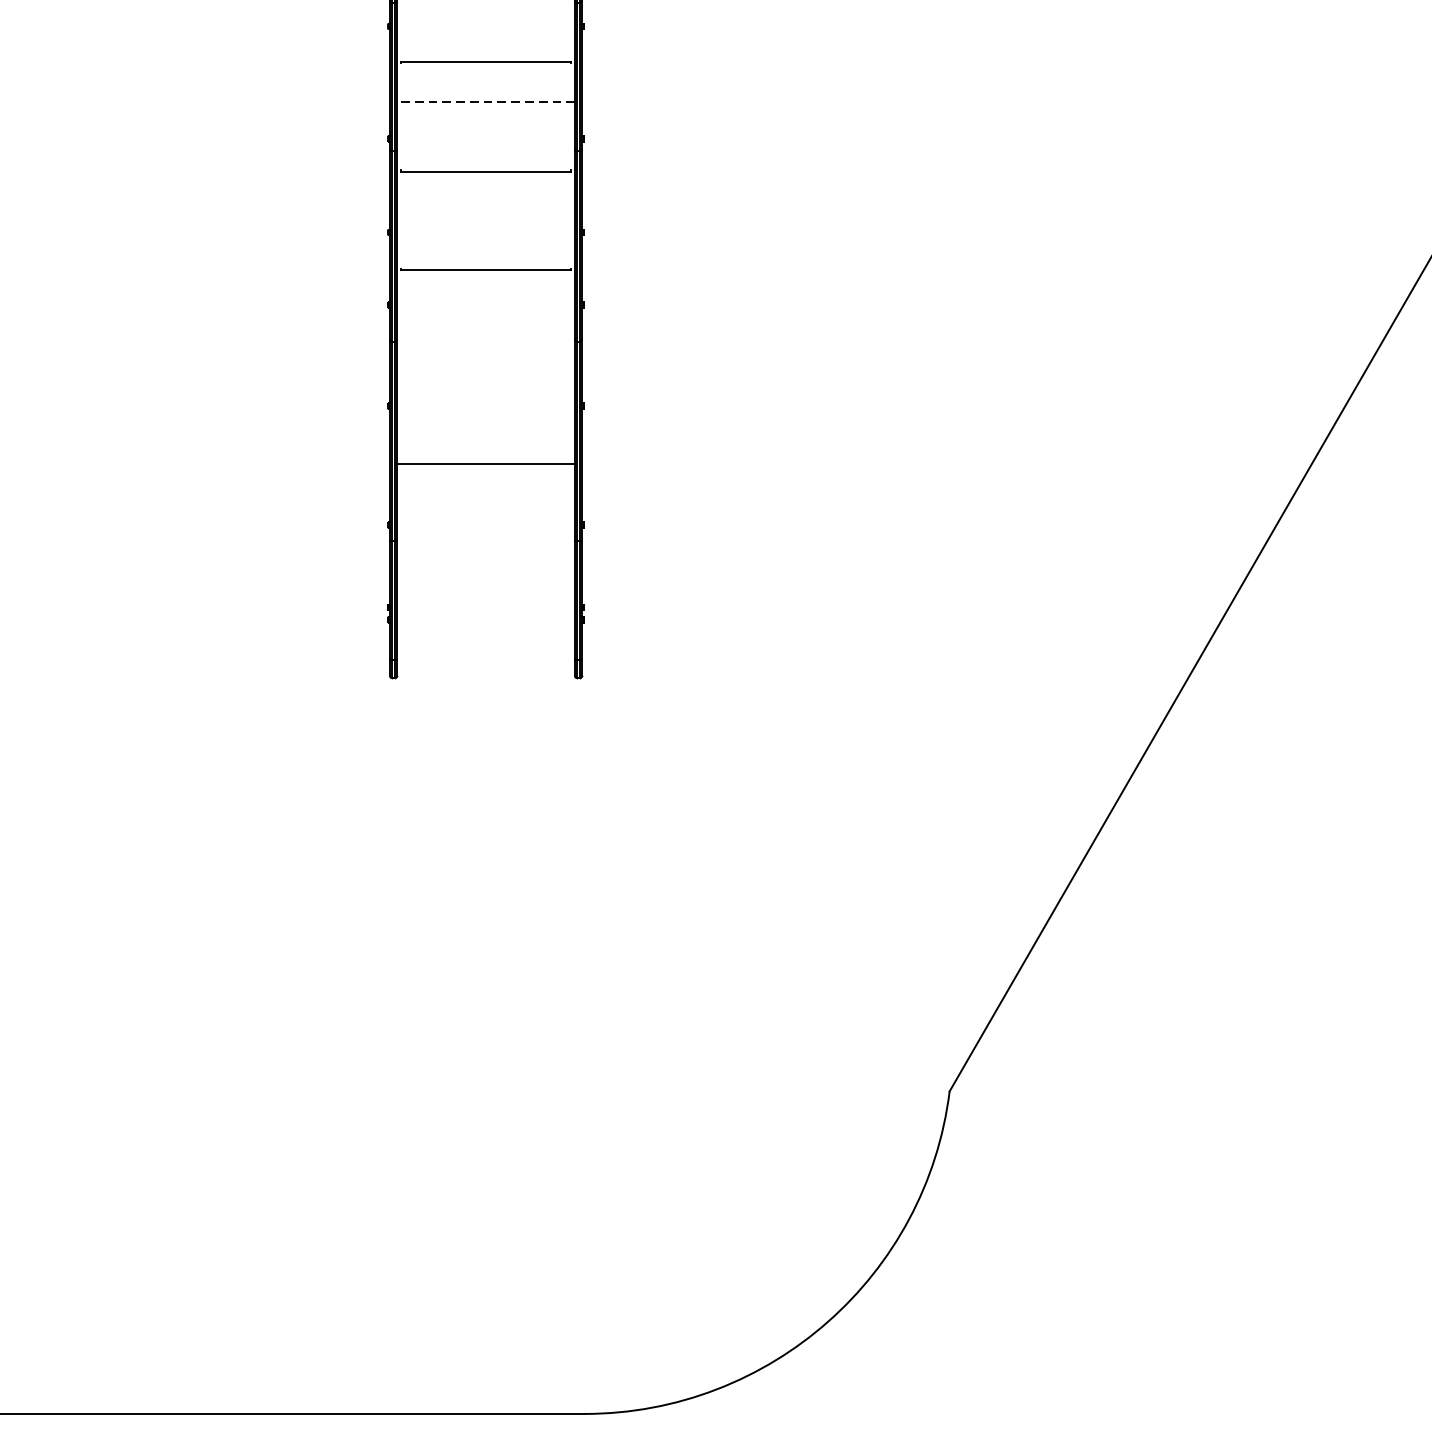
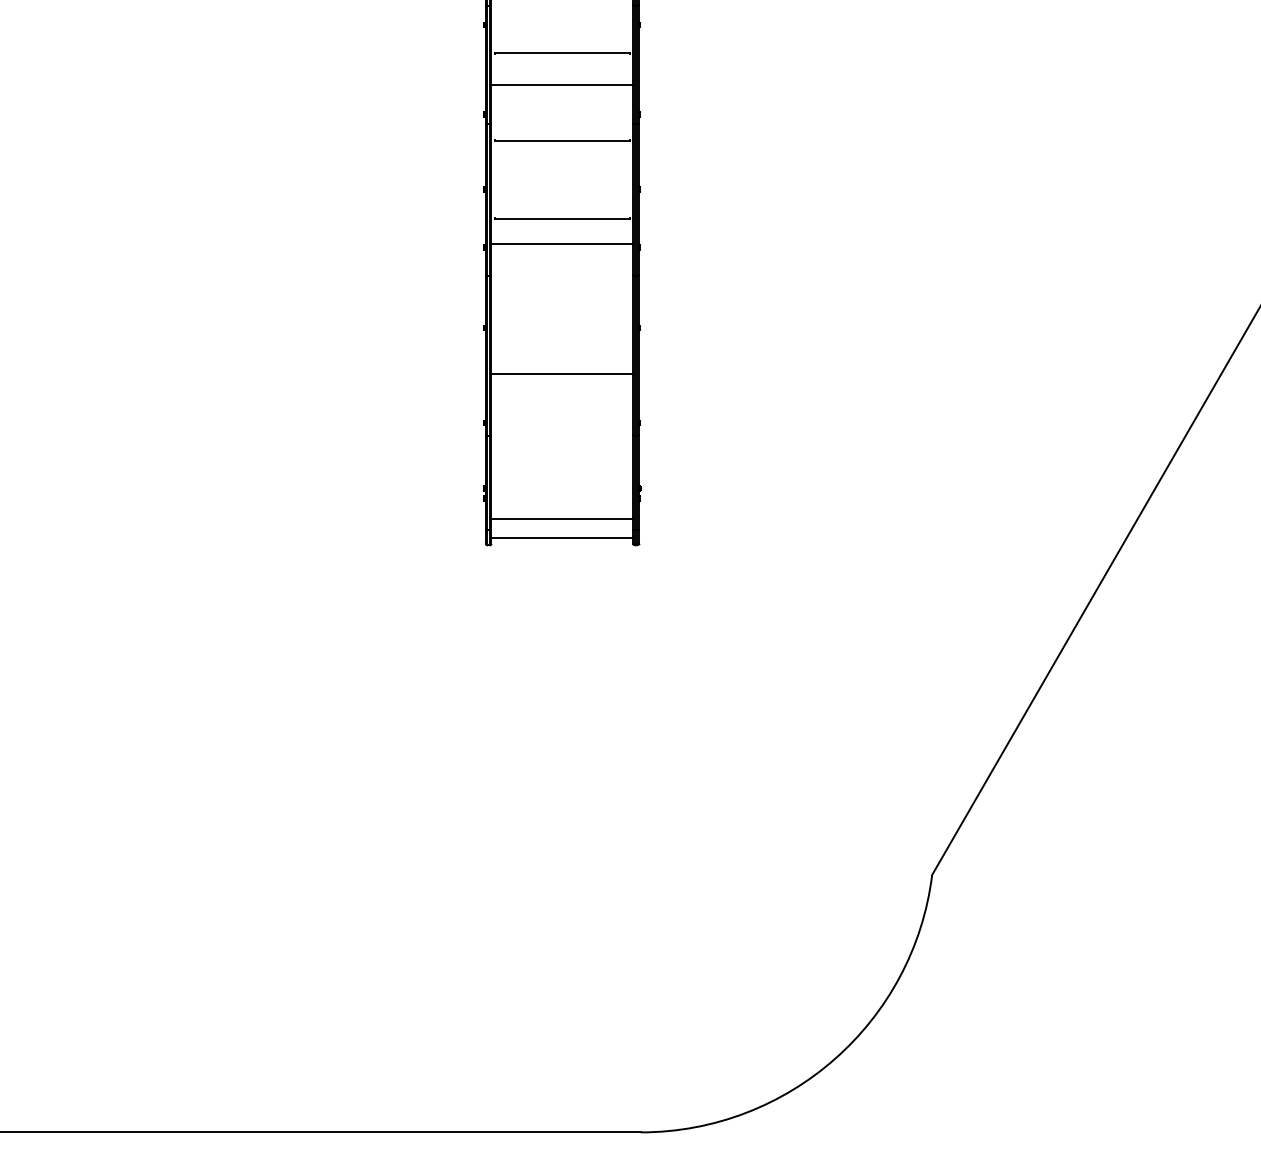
line: (485, 102) -> (561, 85), dashed -> solid
line: (486, 300) -> (562, 243), added
line: (486, 646) -> (562, 519), added
line: (486, 668) -> (562, 537), added

